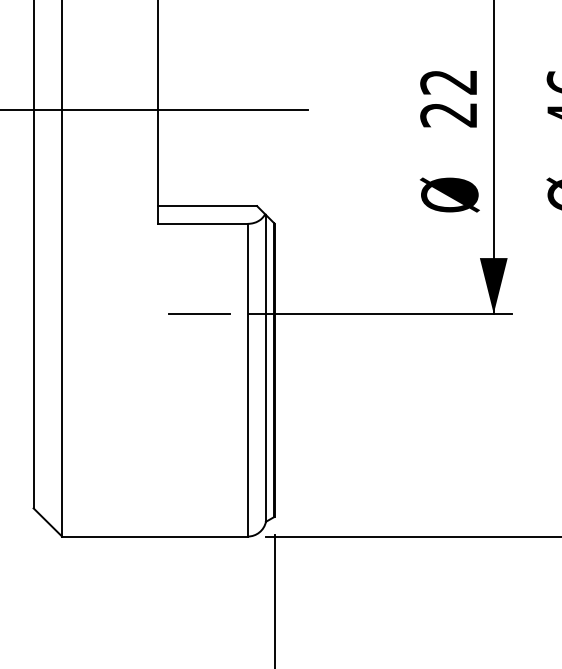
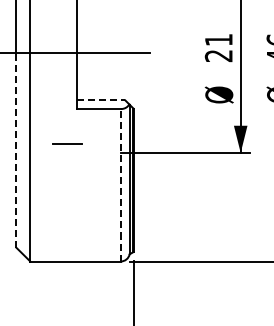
text: (448, 83) -> (218, 40), 22 -> 21
line: (208, 206) -> (101, 100), solid -> dashed
line: (33, 308) -> (16, 150), solid -> dashed
line: (199, 312) -> (67, 143), moved
line: (247, 378) -> (120, 184), solid -> dashed

